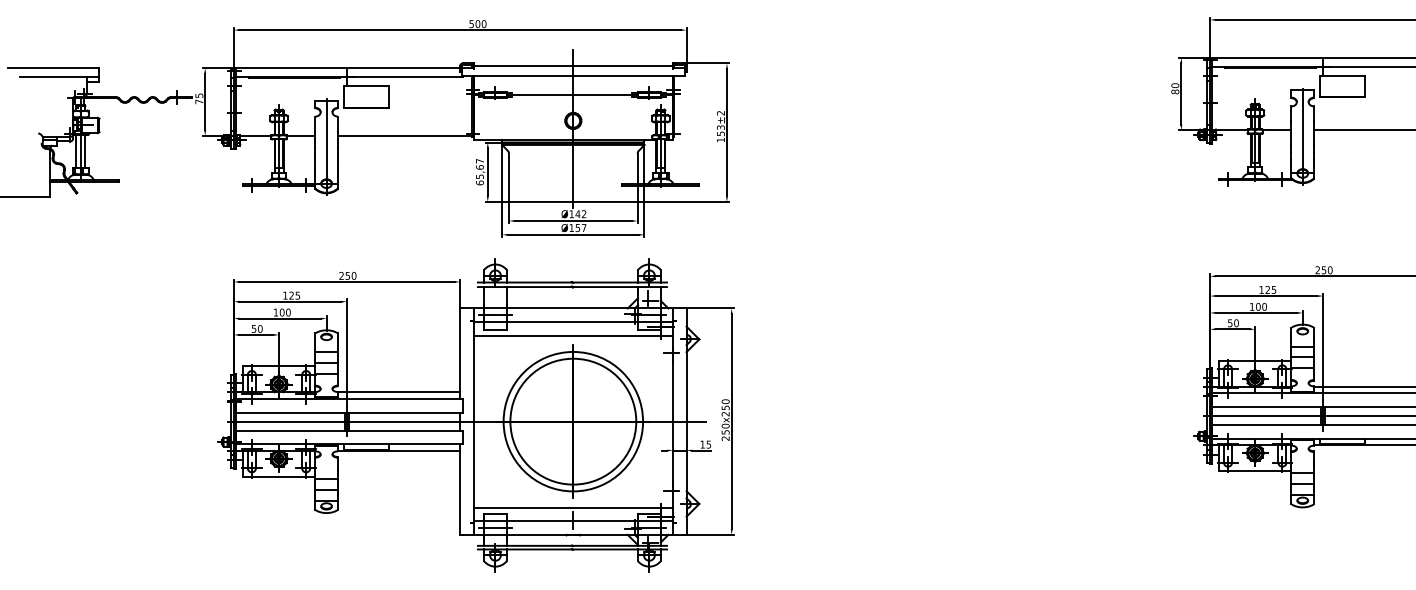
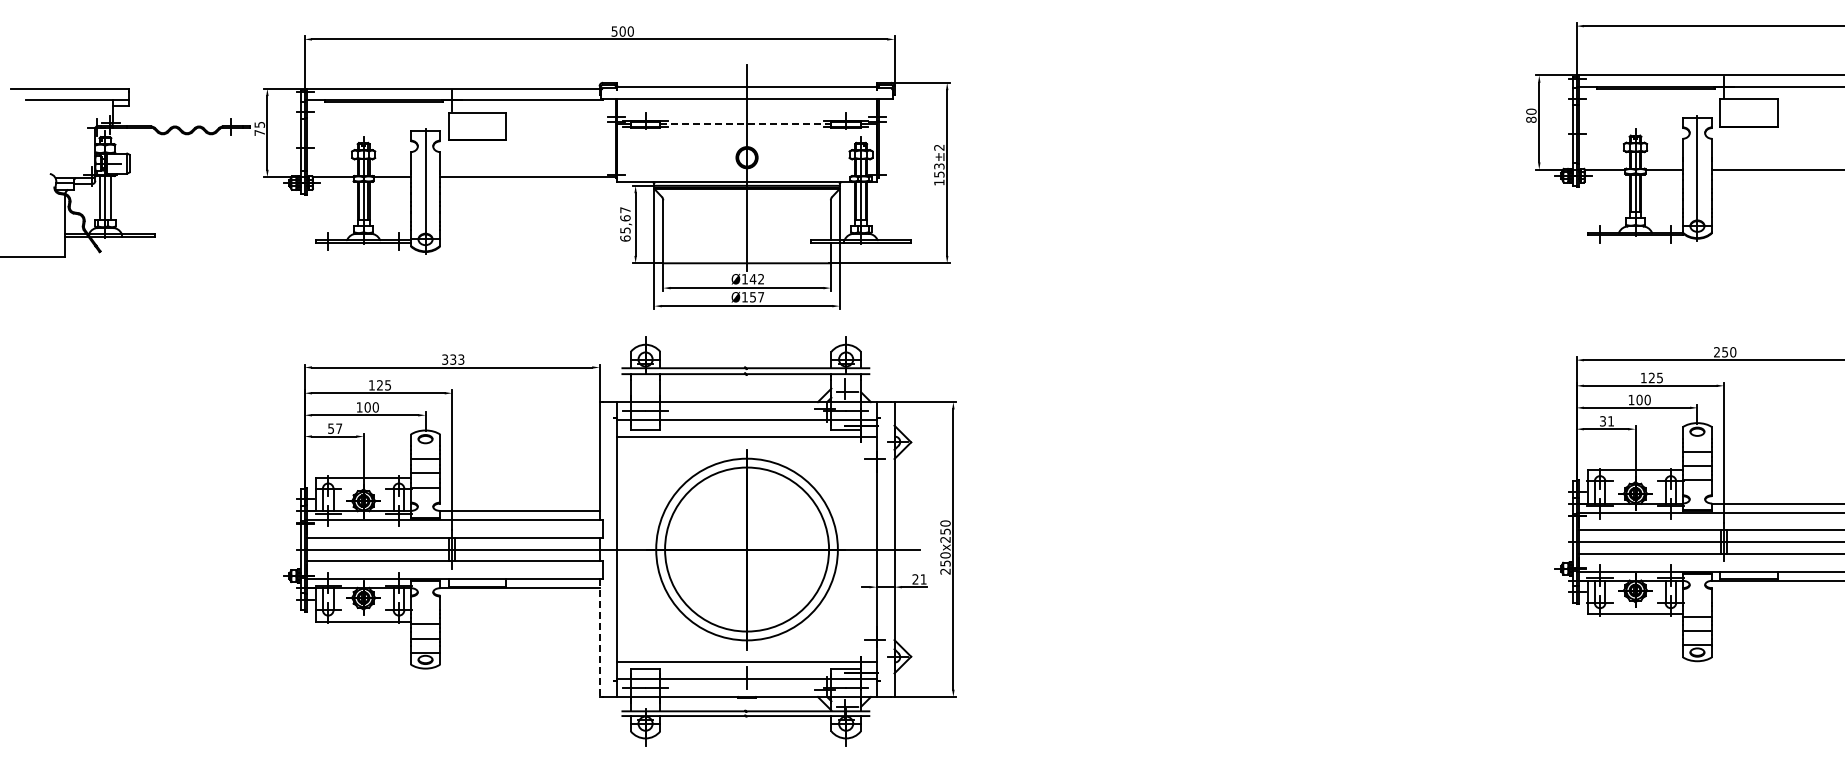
line: (572, 95) -> (745, 124), solid -> dashed
text: (348, 275) -> (453, 359), 250 -> 333
text: (1233, 323) -> (1607, 421), 50 -> 31
text: (260, 328) -> (339, 428), 50 -> 57
text: (705, 444) -> (919, 579), 15 -> 21
line: (460, 489) -> (599, 638), solid -> dashed

